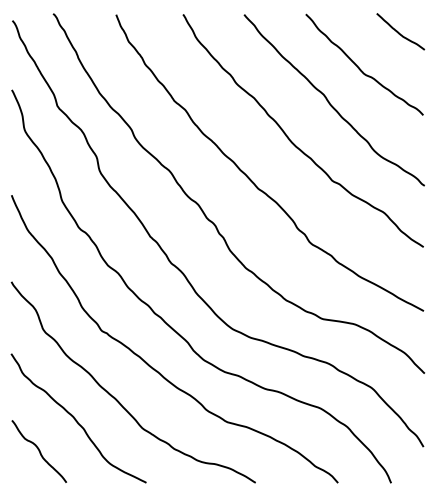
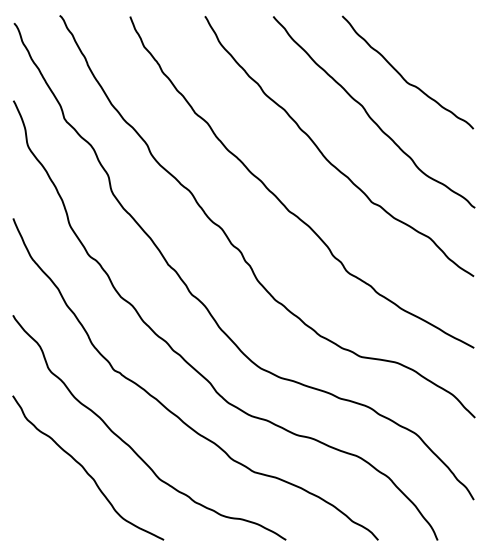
curve: (400, 33) -> (448, 37), removed
curve: (39, 451) -> (44, 504), removed

